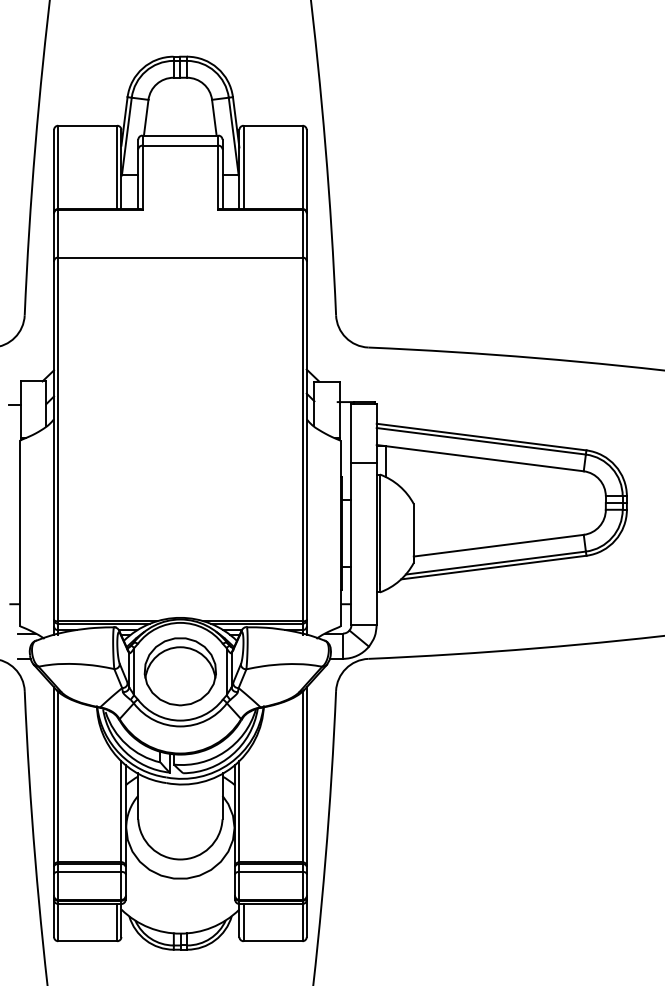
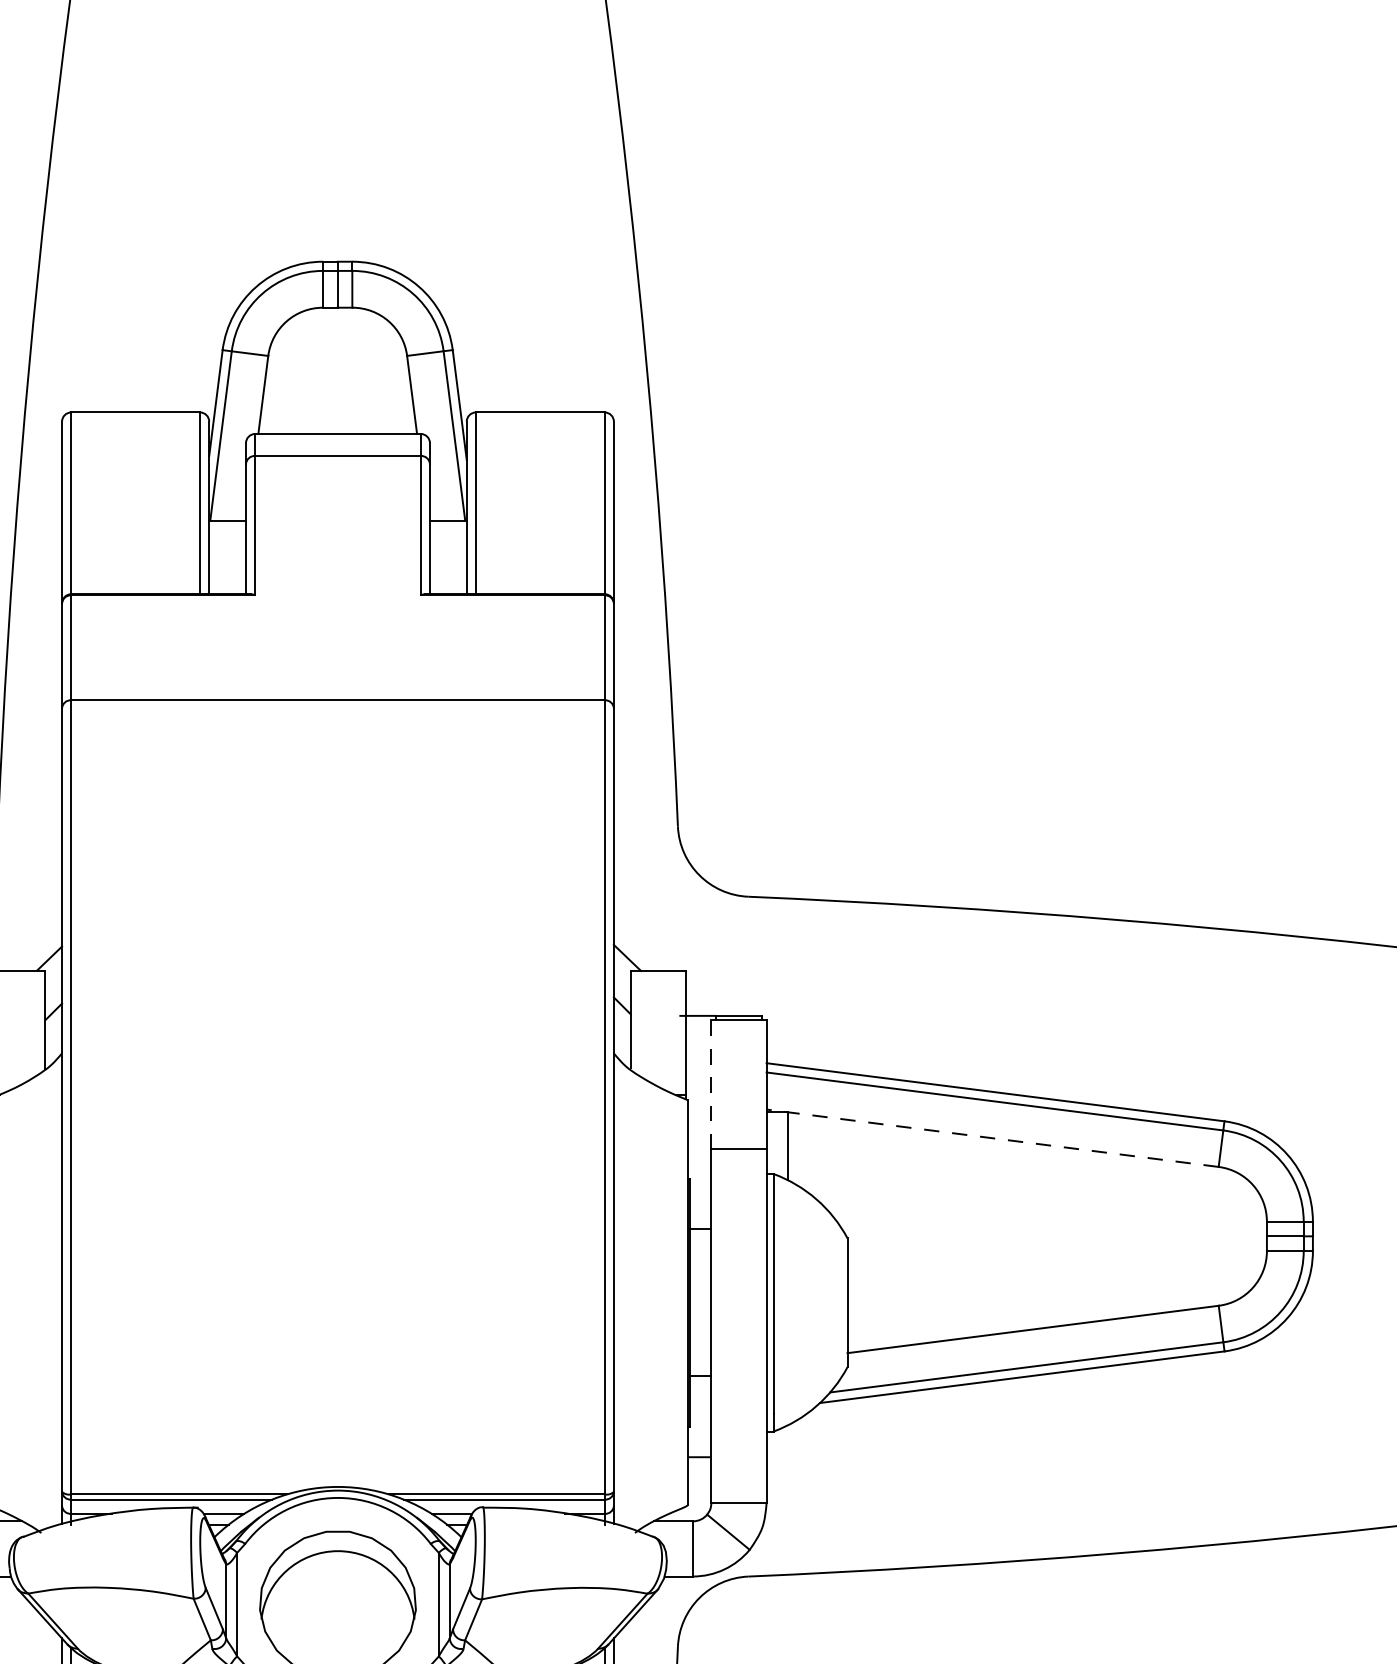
line: (351, 433) -> (711, 1084), solid -> dashed
line: (479, 458) -> (991, 1139), solid -> dashed

